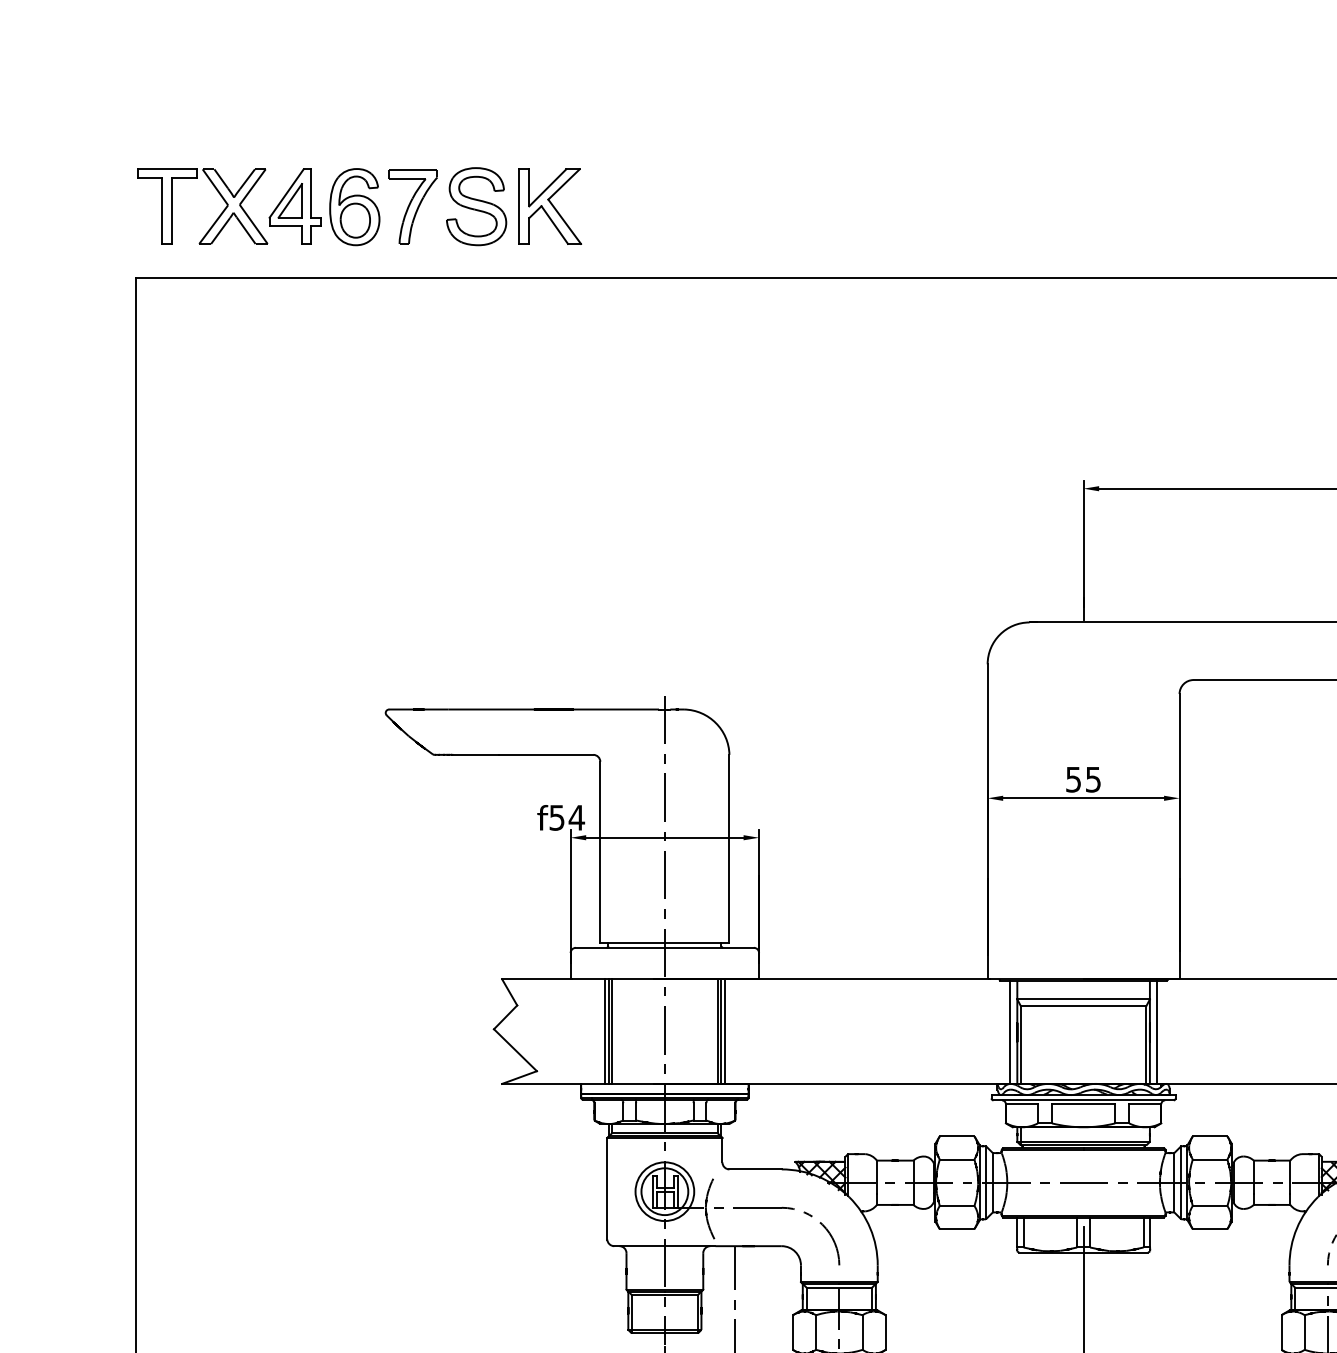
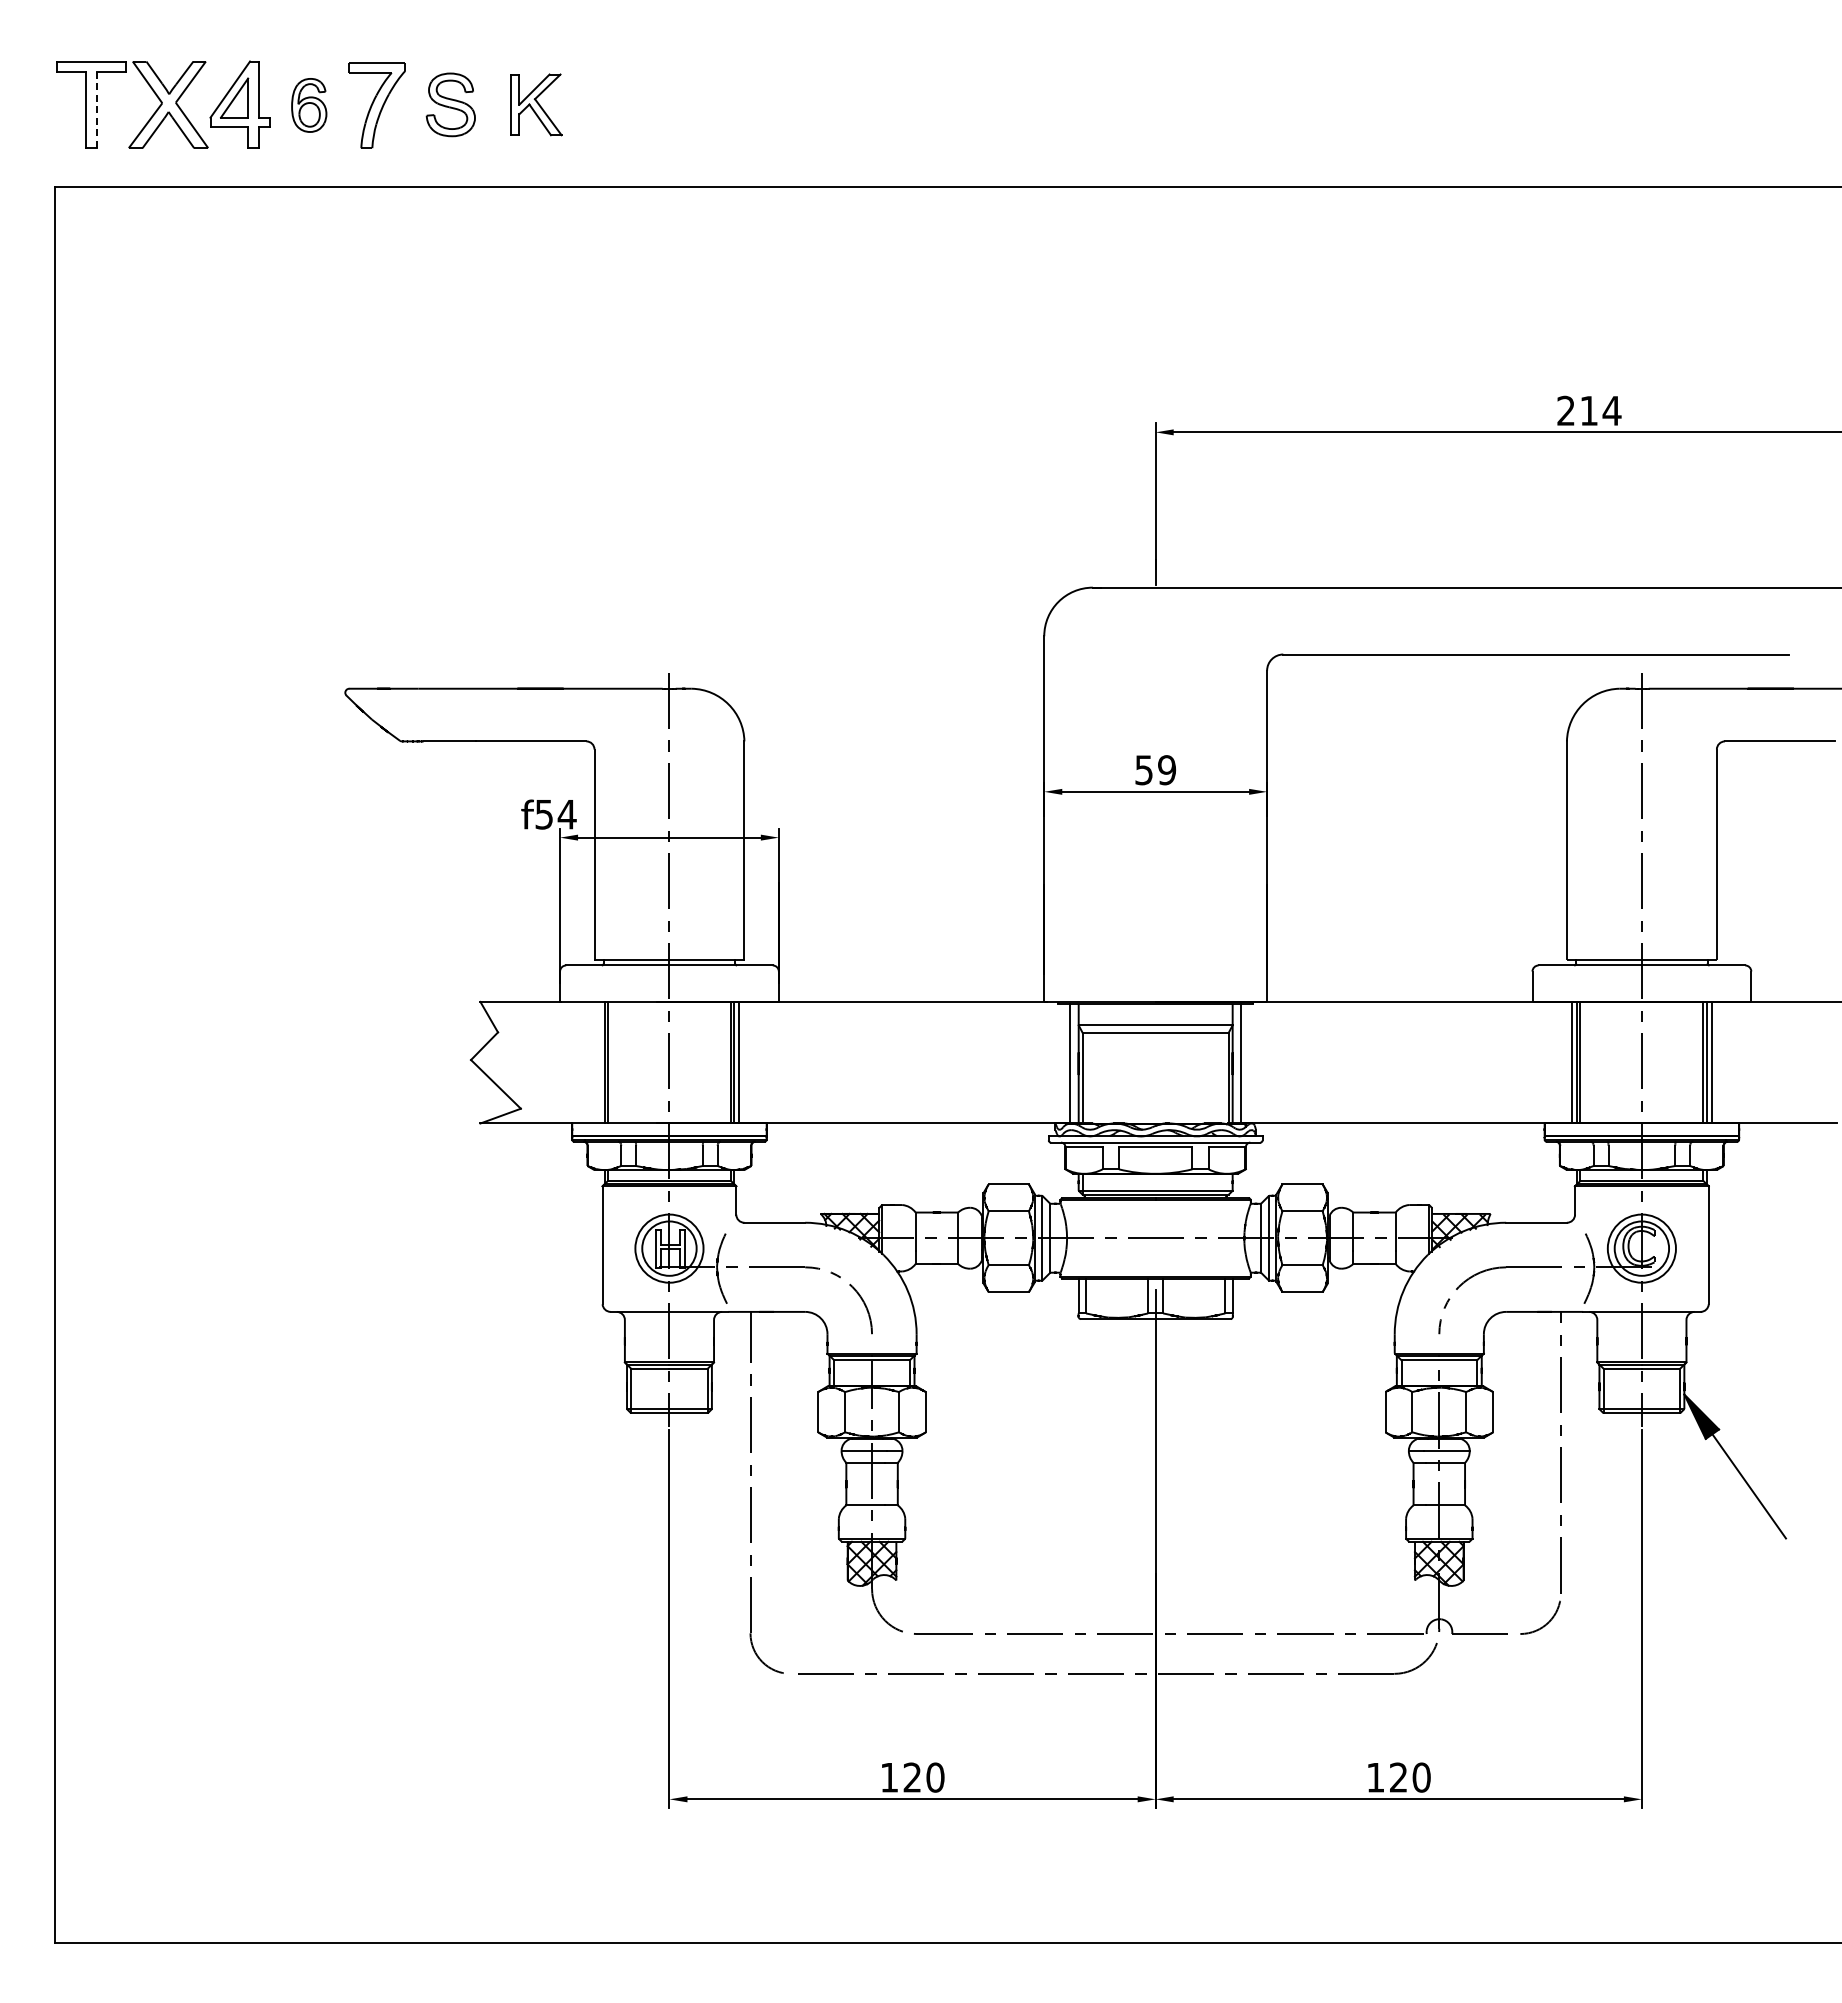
part: (476, 206) -> (450, 104), size x0.7
part: (550, 206) -> (536, 104), size x0.7
part: (354, 207) -> (308, 105), size x0.6
line: (172, 211) -> (97, 110), solid -> dashed
text: (1093, 779) -> (1167, 770), 55 -> 59
line: (604, 1031) -> (599, 1062), removed

